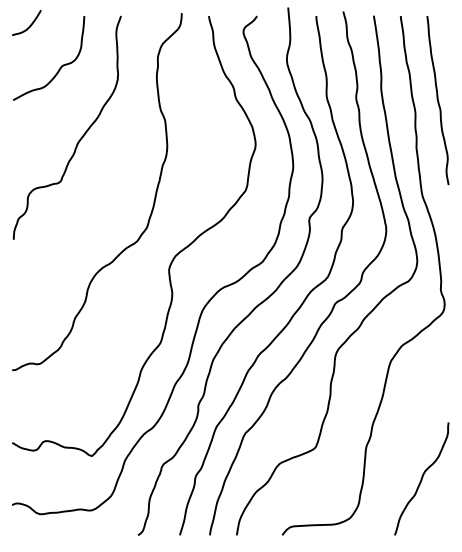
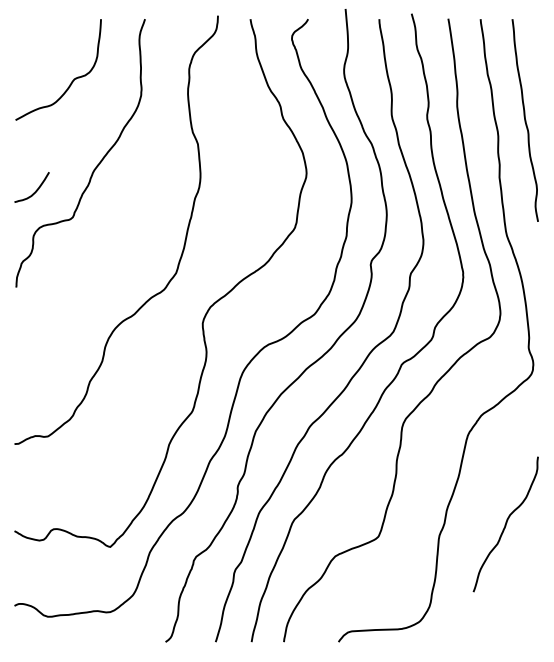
curve: (29, 25) -> (35, 190), moved
curve: (421, 478) -> (505, 524), moved

